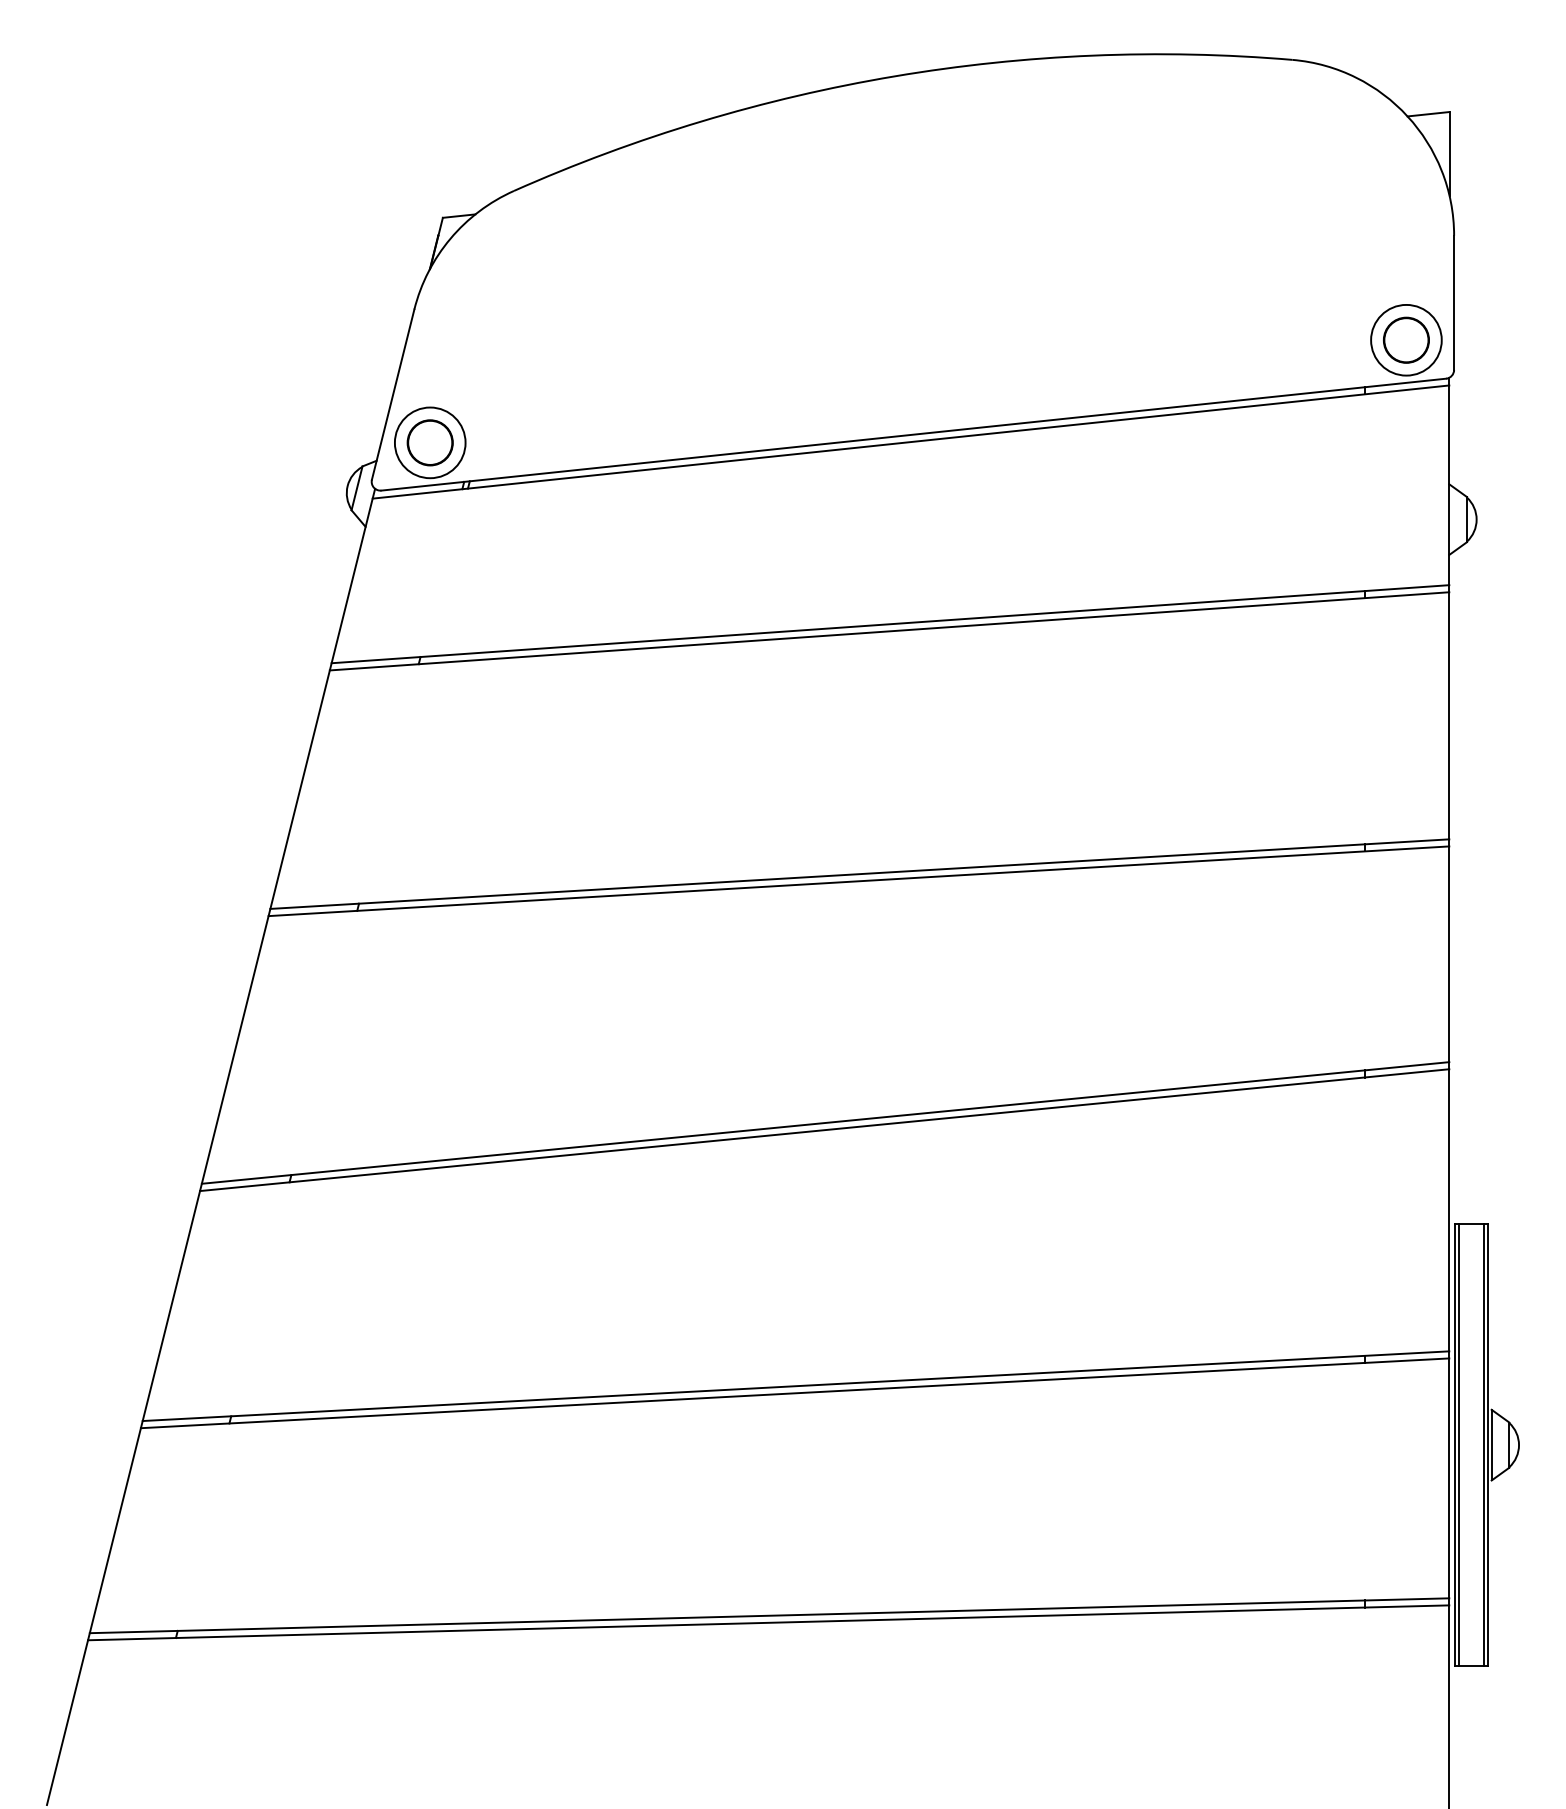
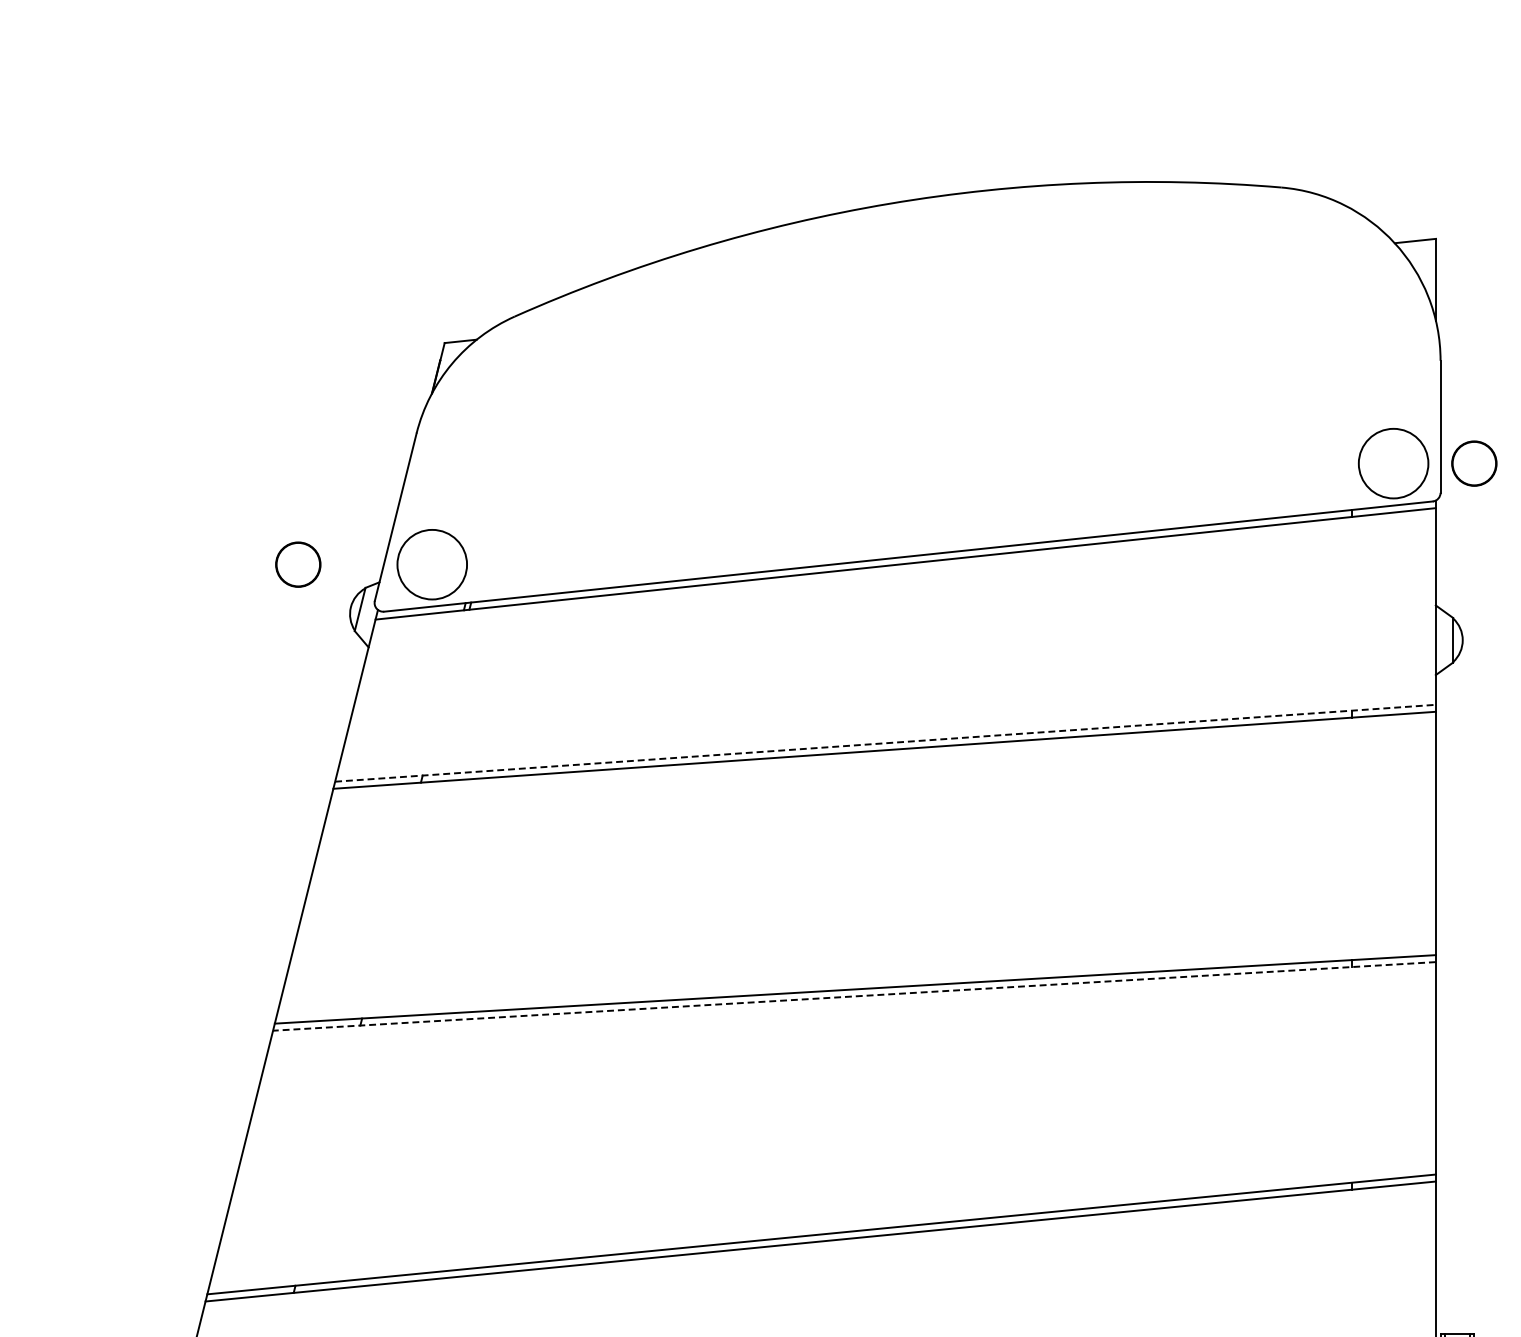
circle: (1406, 339) -> (1474, 462), moved
circle: (429, 442) -> (297, 564), moved
line: (890, 624) -> (885, 743), solid -> dashed
line: (858, 881) -> (854, 996), solid -> dashed

